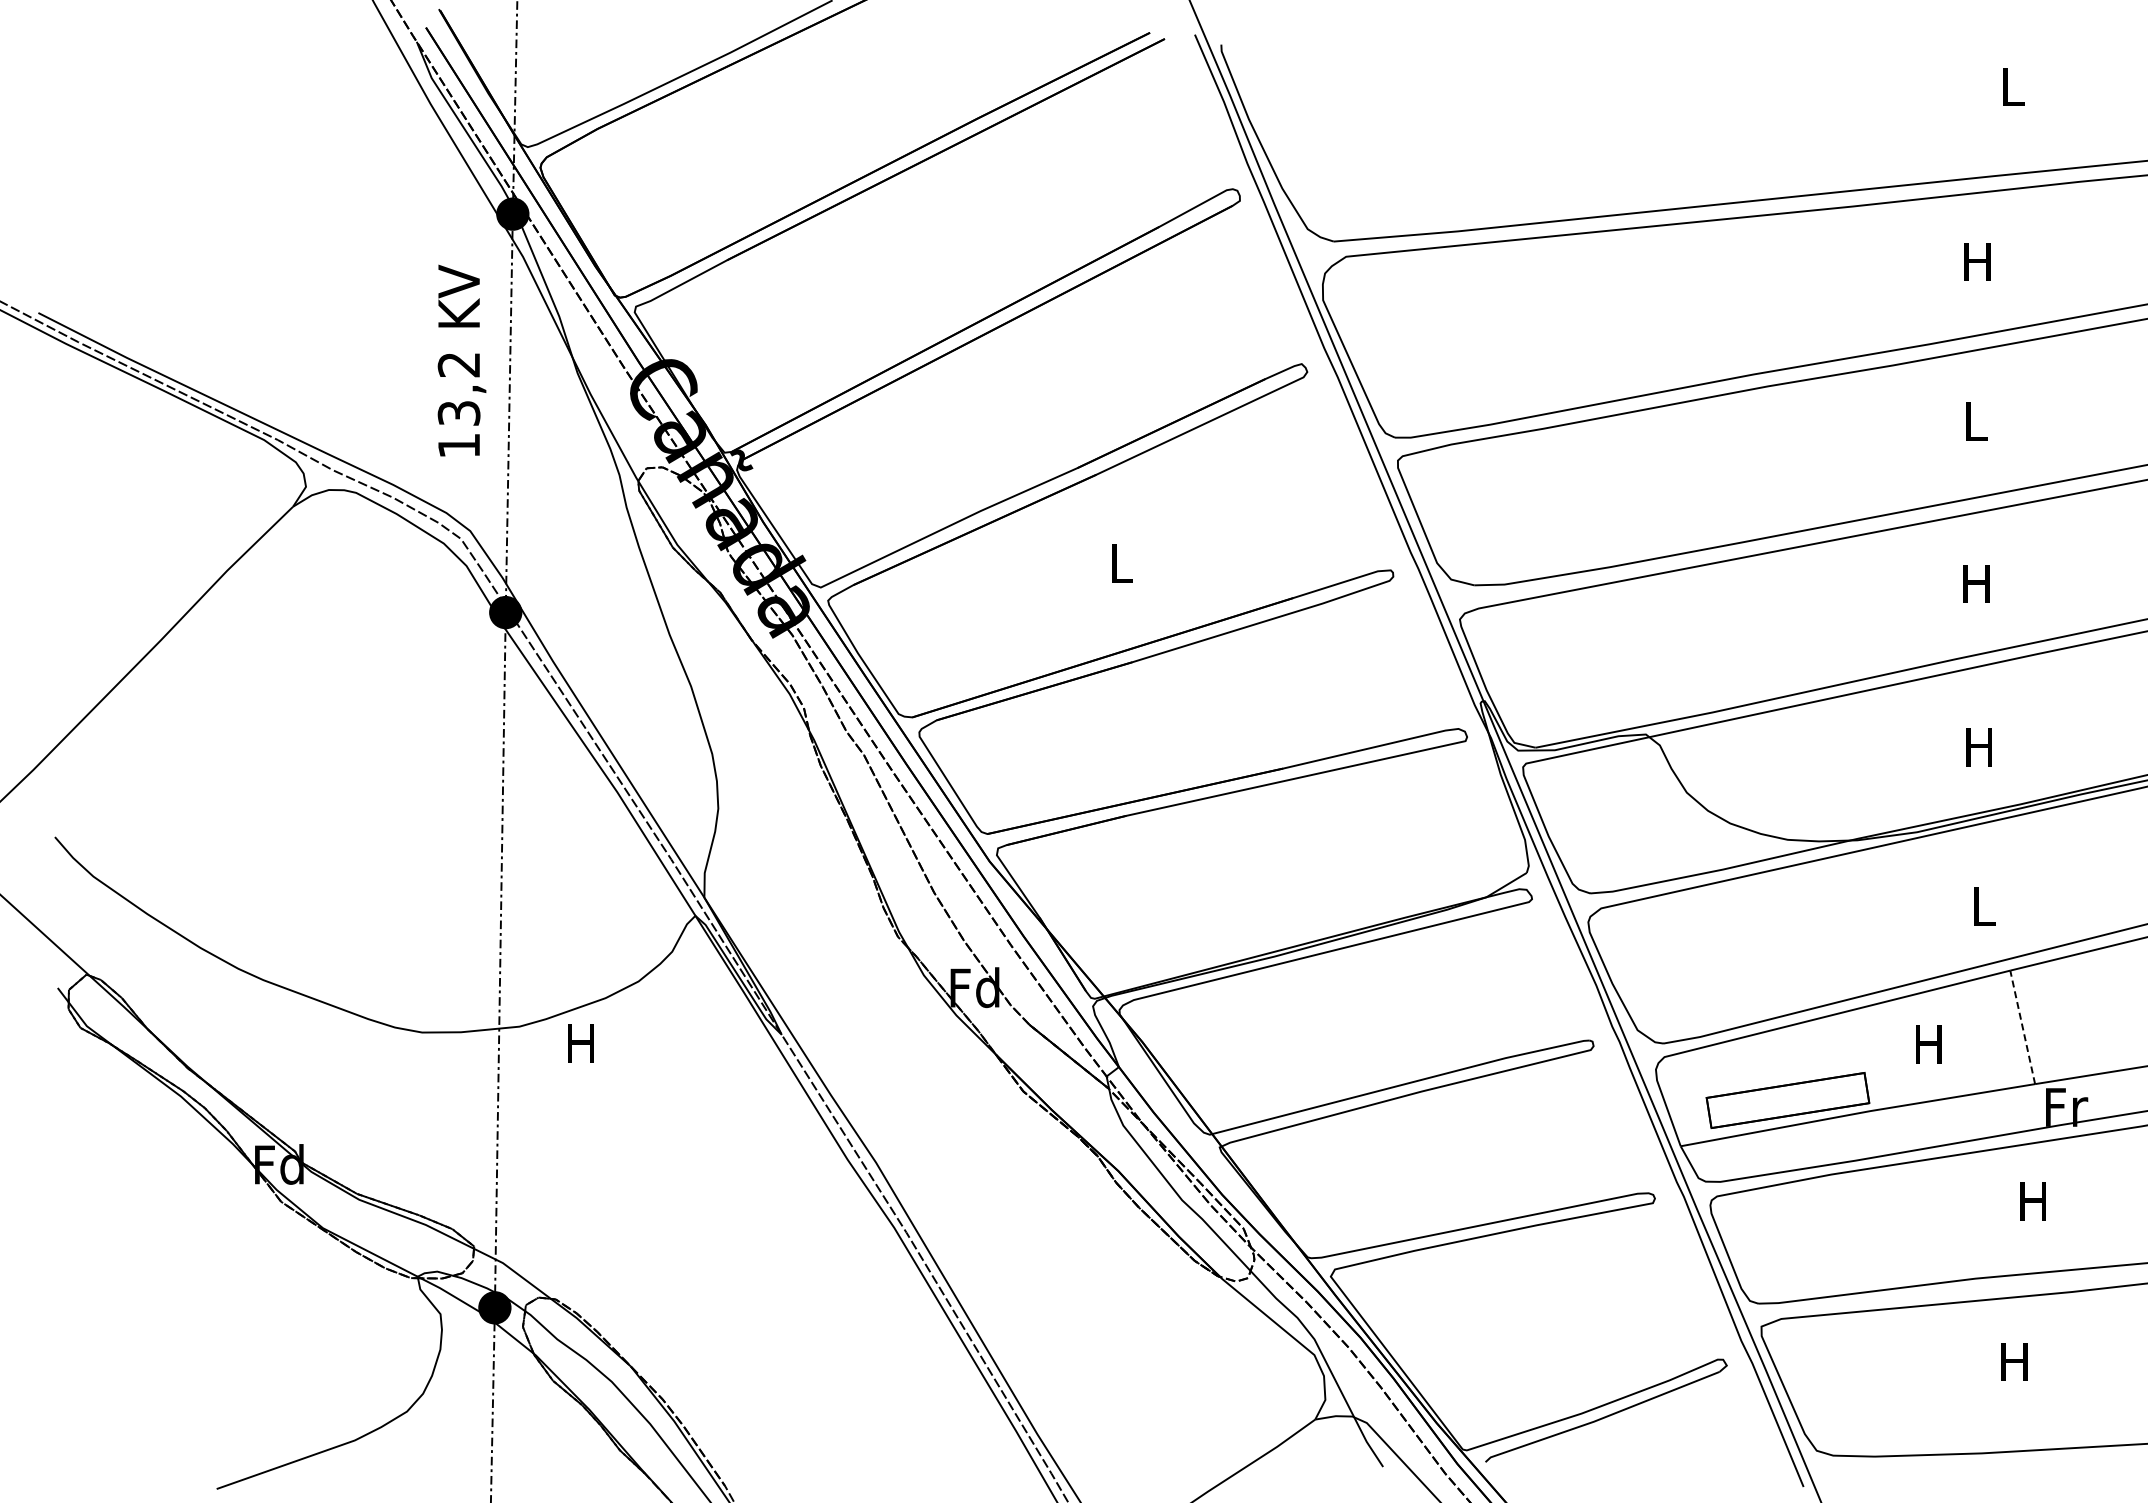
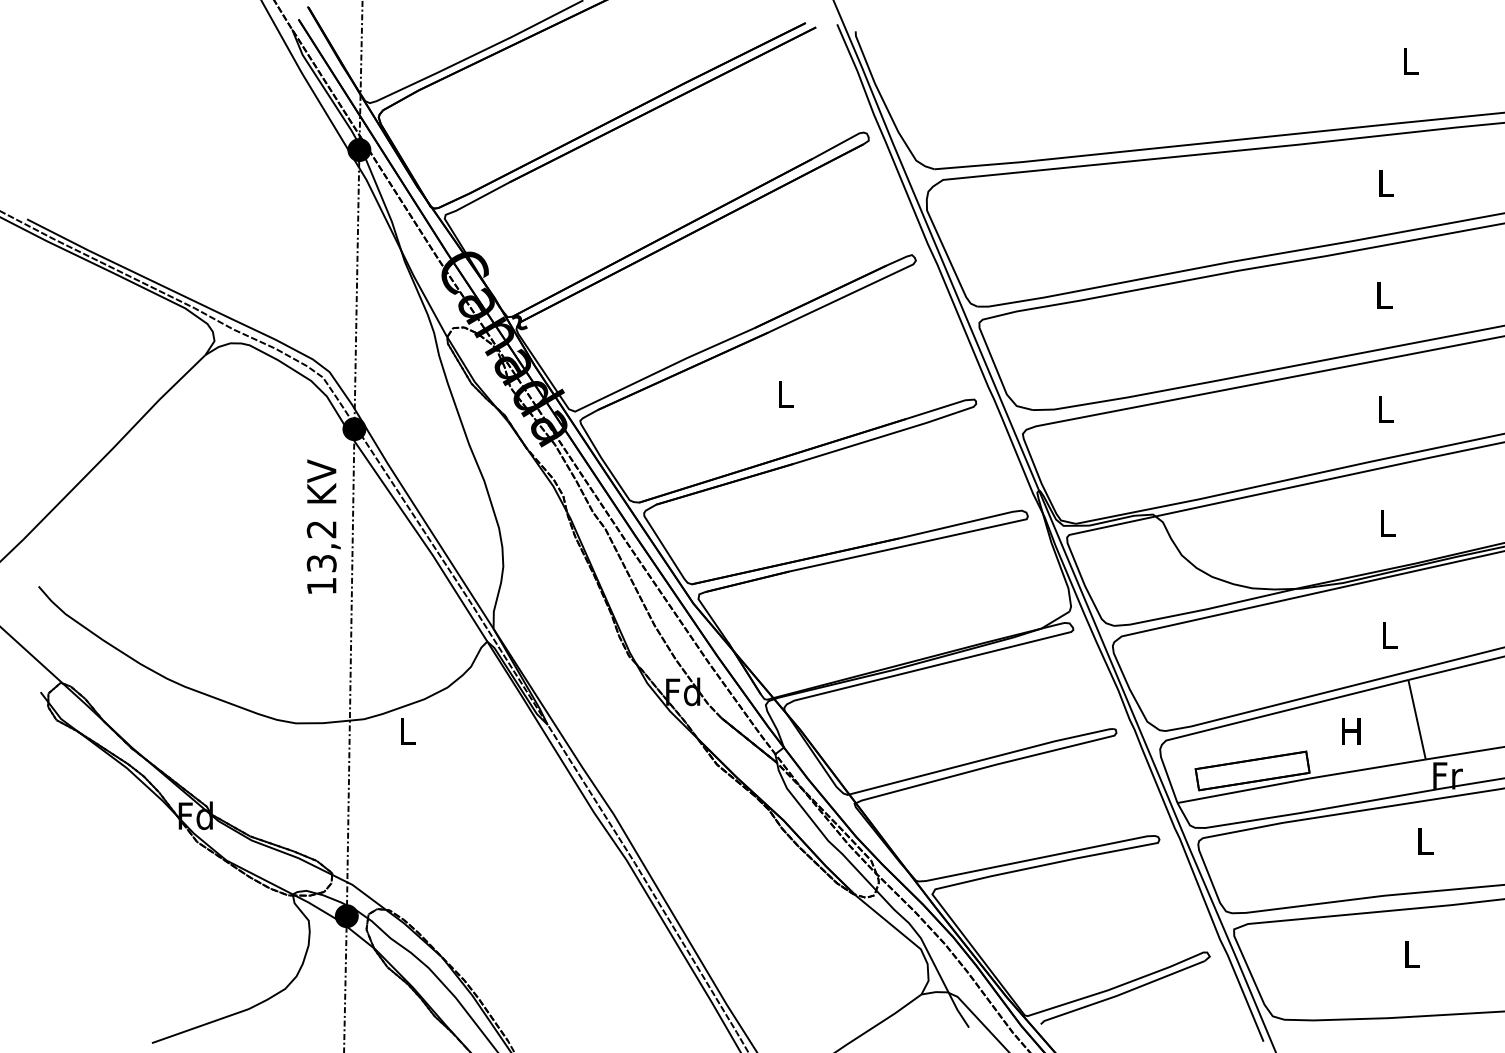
text: (1977, 261) -> (1385, 183), H -> L
text: (461, 360) -> (323, 526), moved
text: (1976, 583) -> (1384, 408), H -> L
text: (1978, 747) -> (1386, 523), H -> L
line: (2022, 1026) -> (1416, 719), dashed -> solid
text: (580, 1043) -> (406, 731), H -> L
text: (2032, 1201) -> (1423, 841), H -> L
text: (2014, 1361) -> (1411, 953), H -> L

